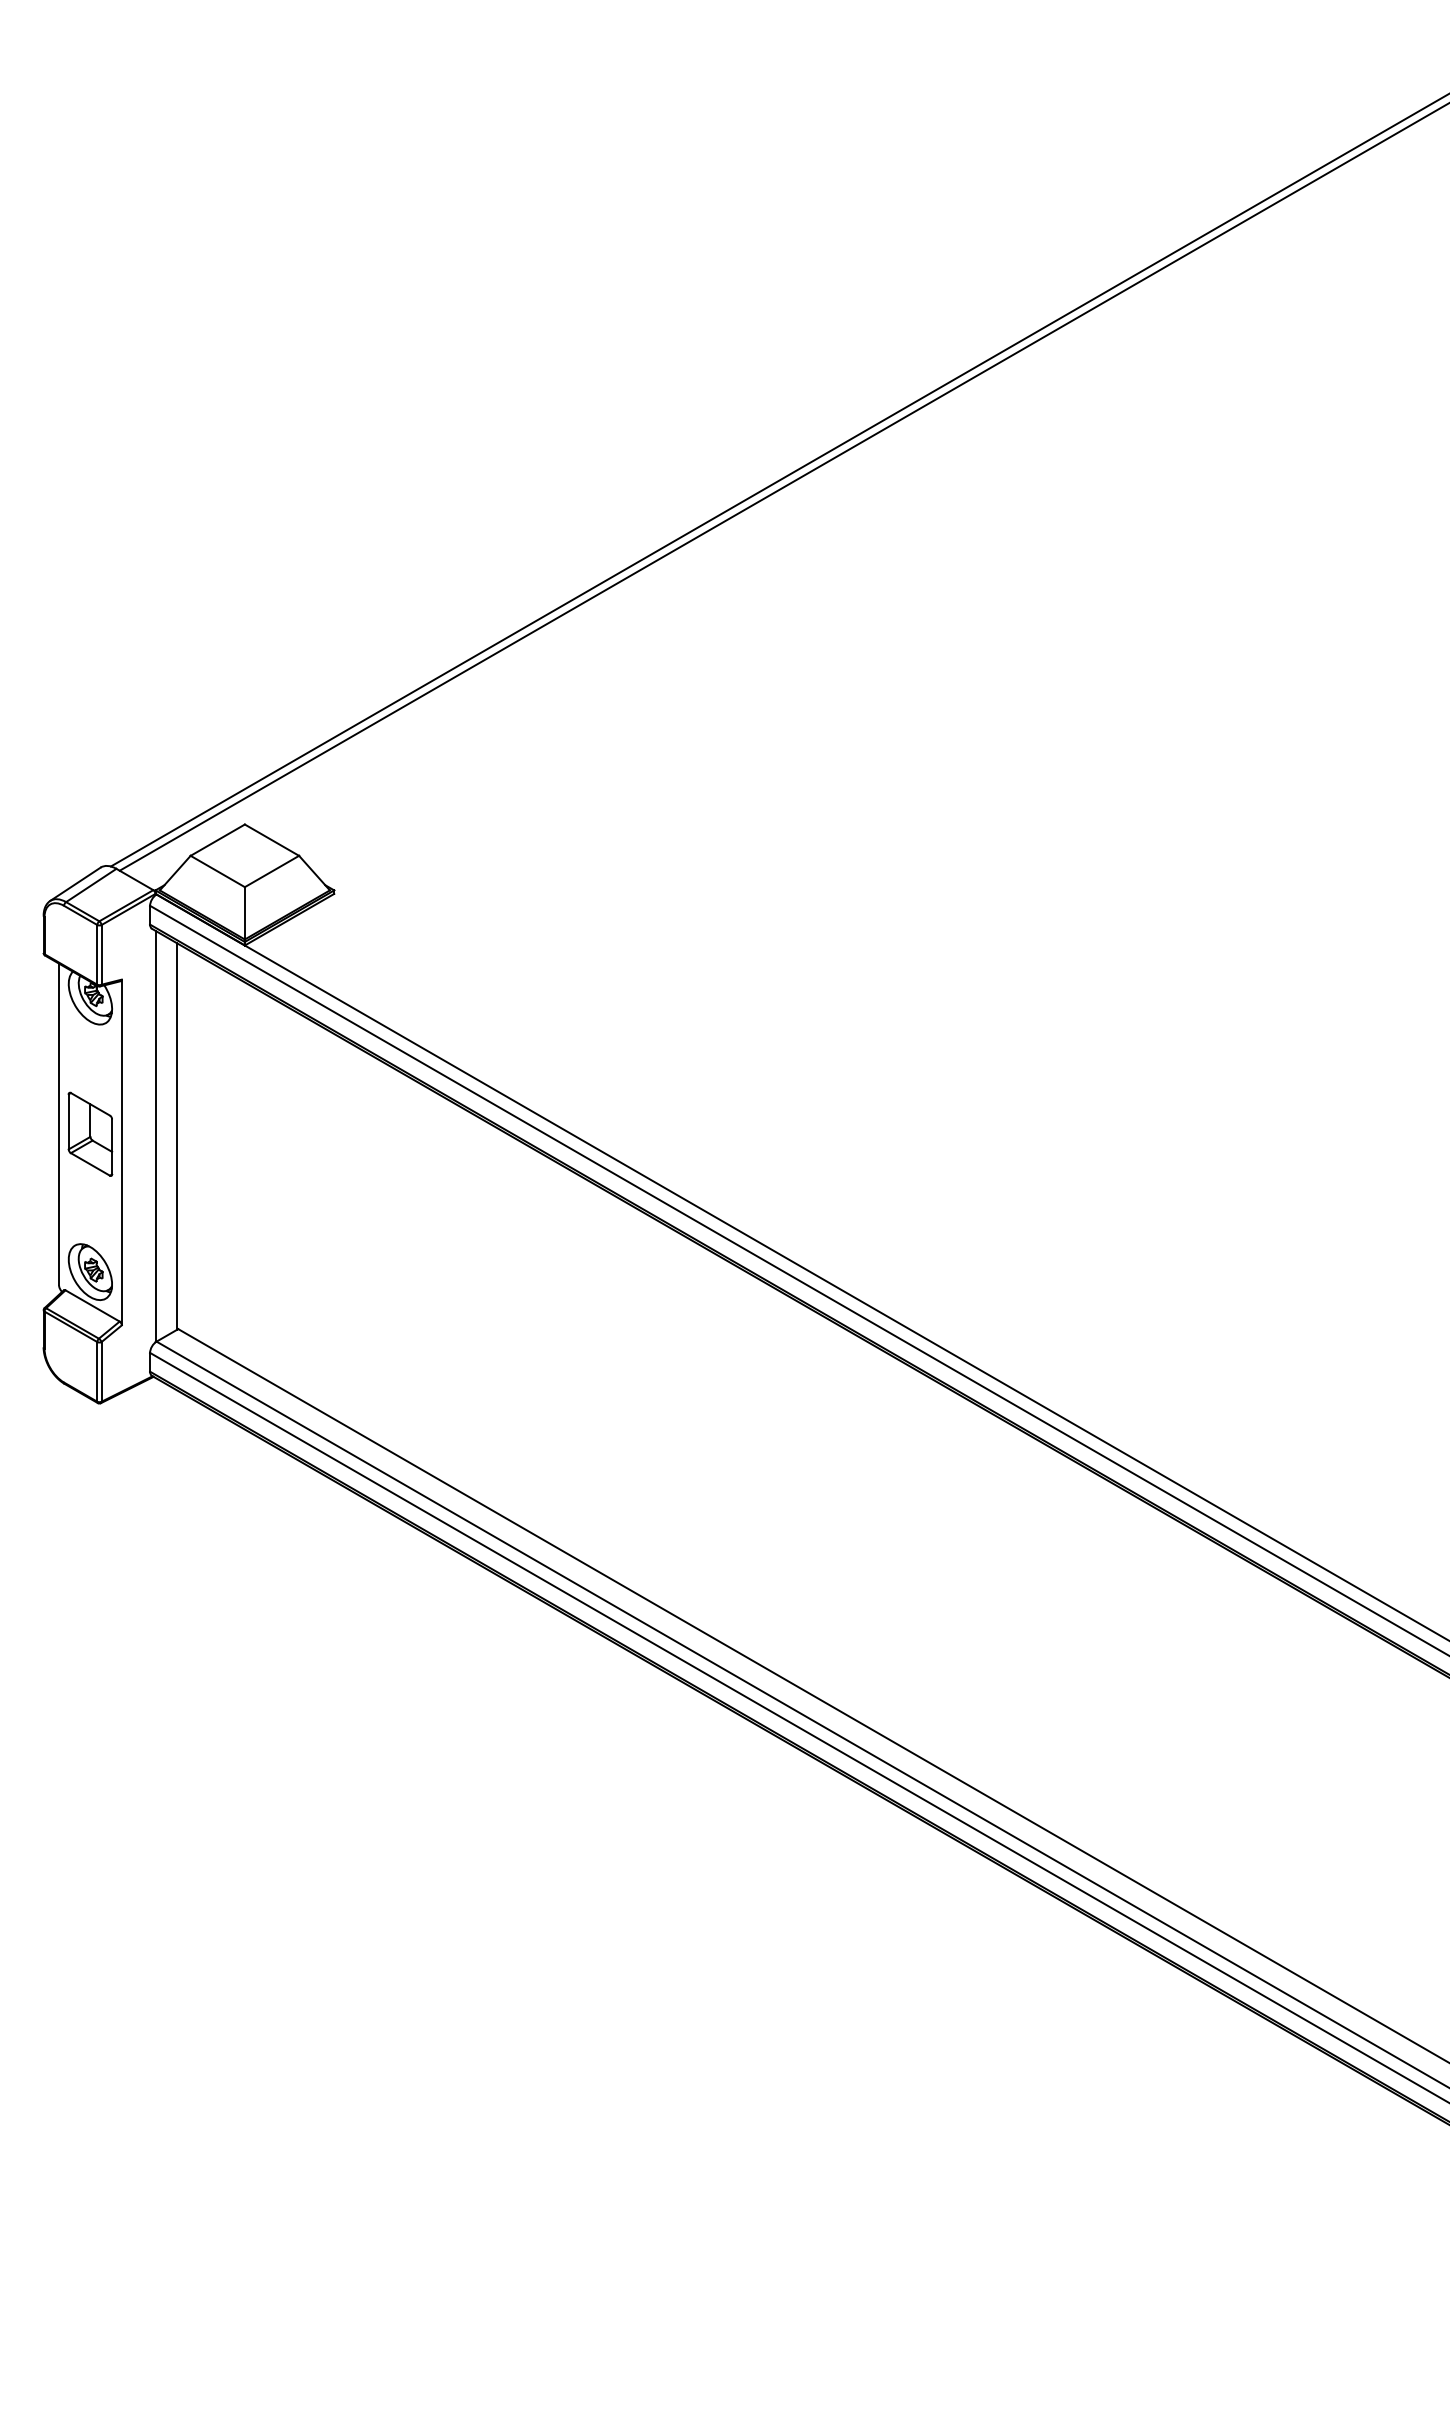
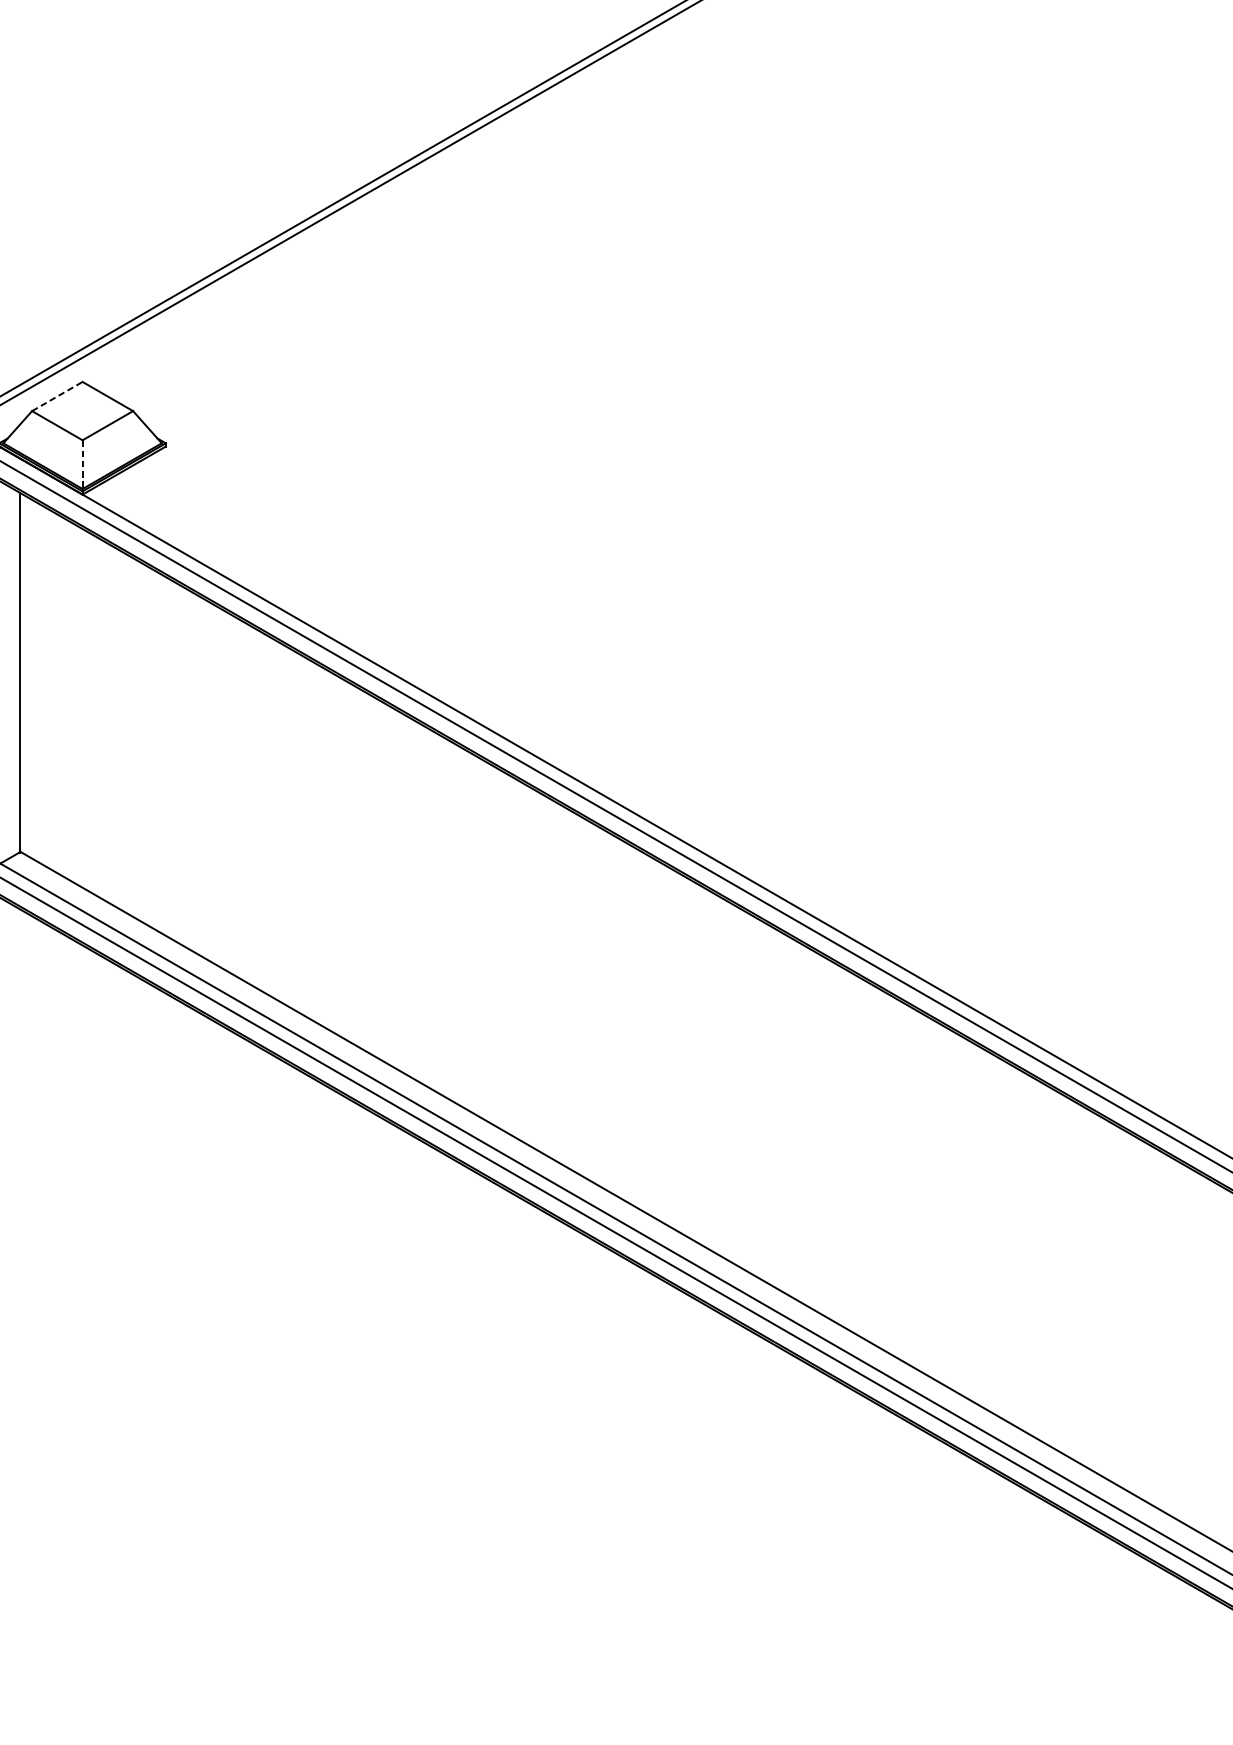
line: (218, 839) -> (58, 395), solid -> dashed
line: (244, 913) -> (82, 464), solid -> dashed

